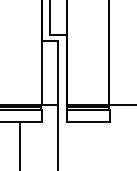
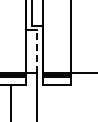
line: (57, 72) -> (36, 51), solid -> dashed

